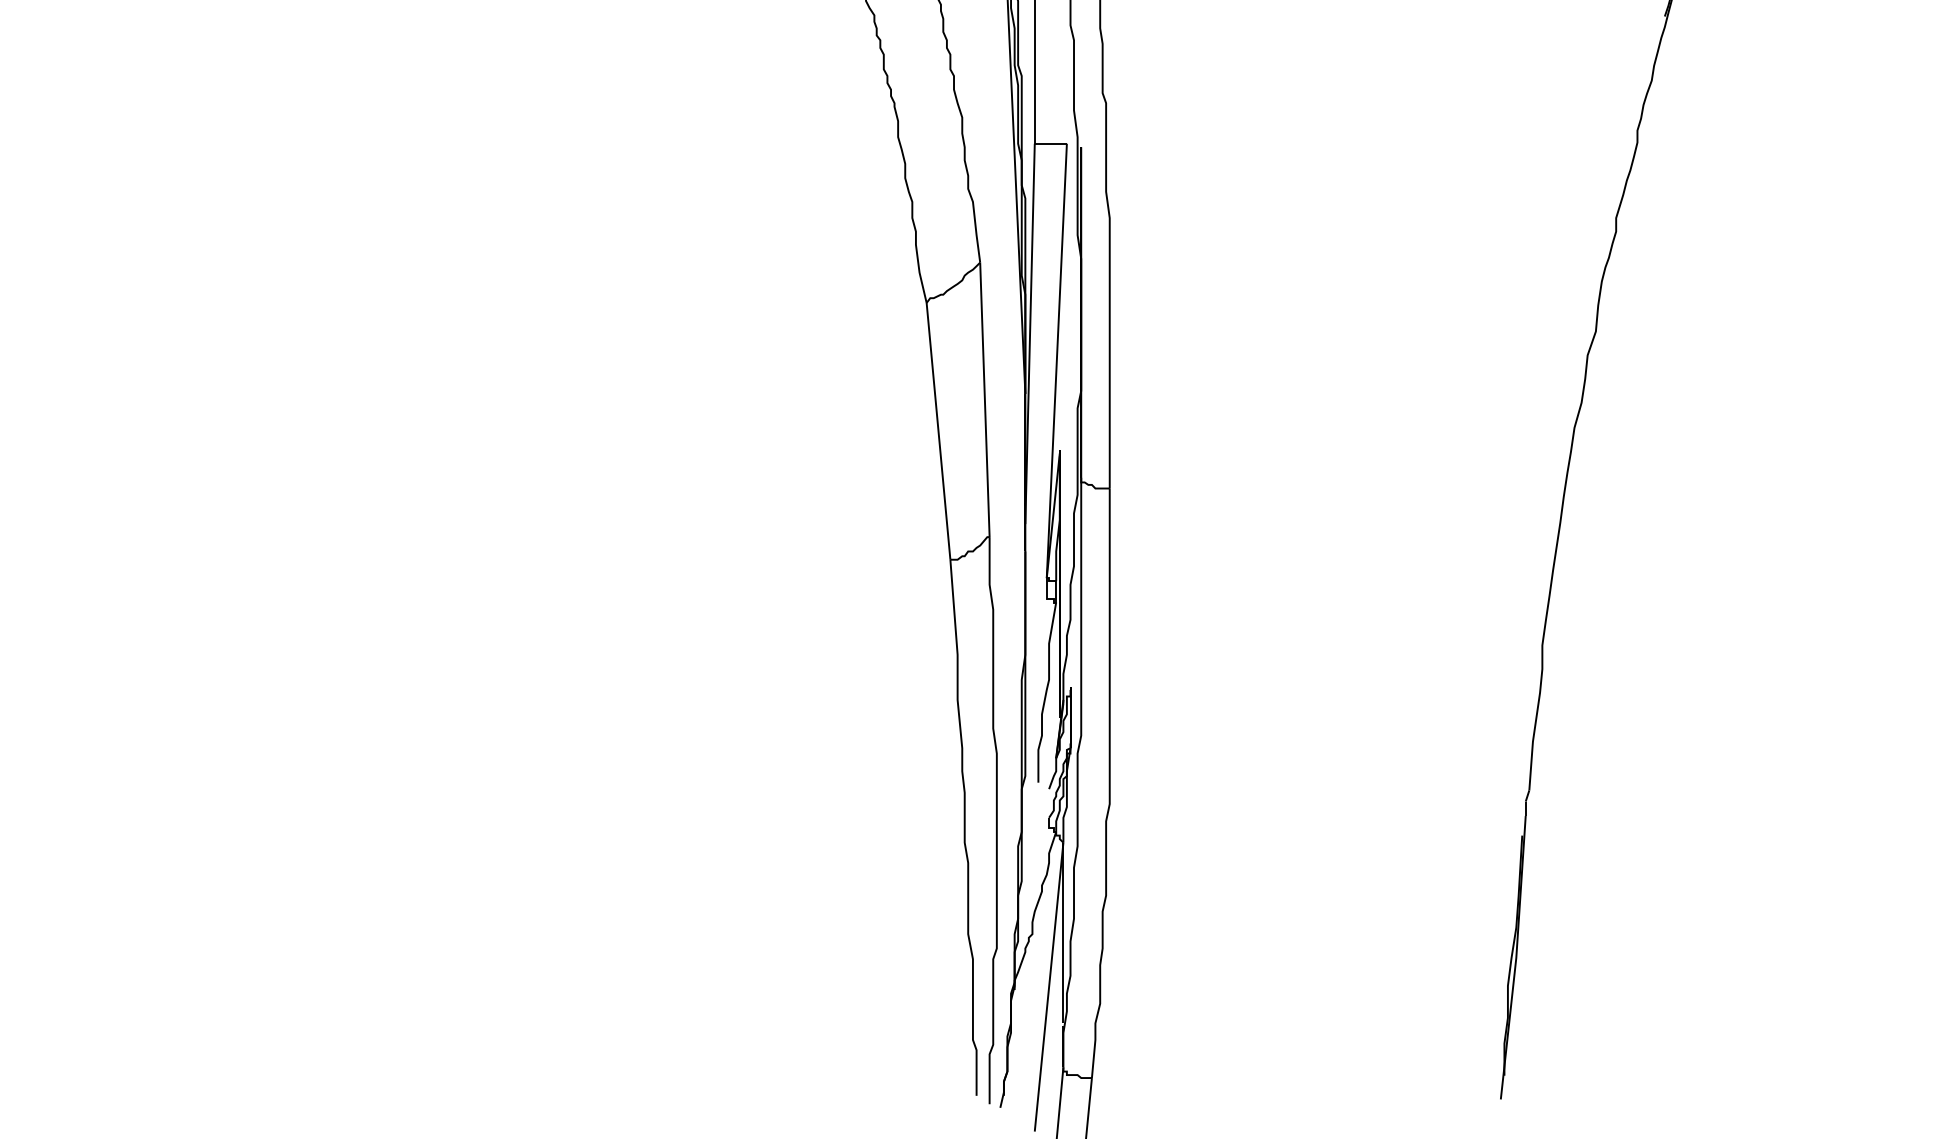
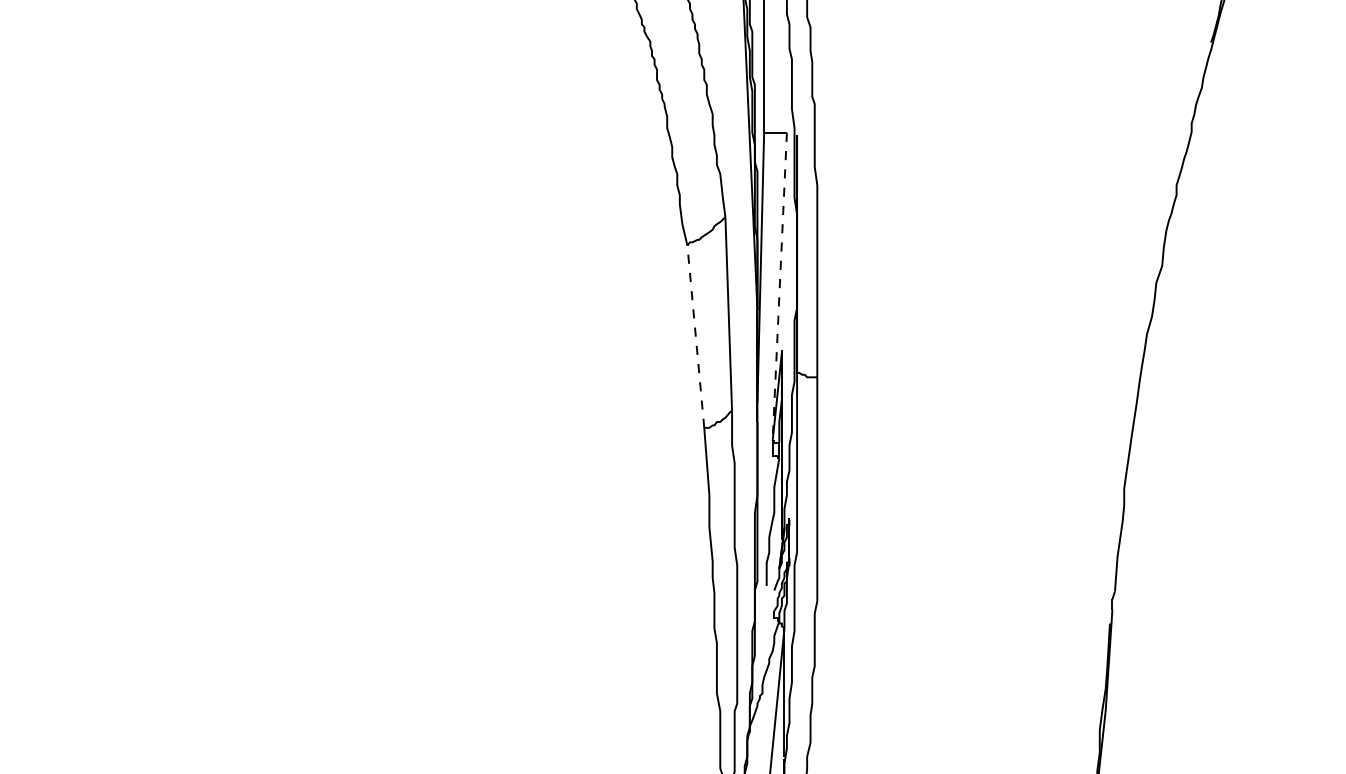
line: (1056, 361) -> (779, 287), solid -> dashed
line: (938, 431) -> (695, 336), solid -> dashed

